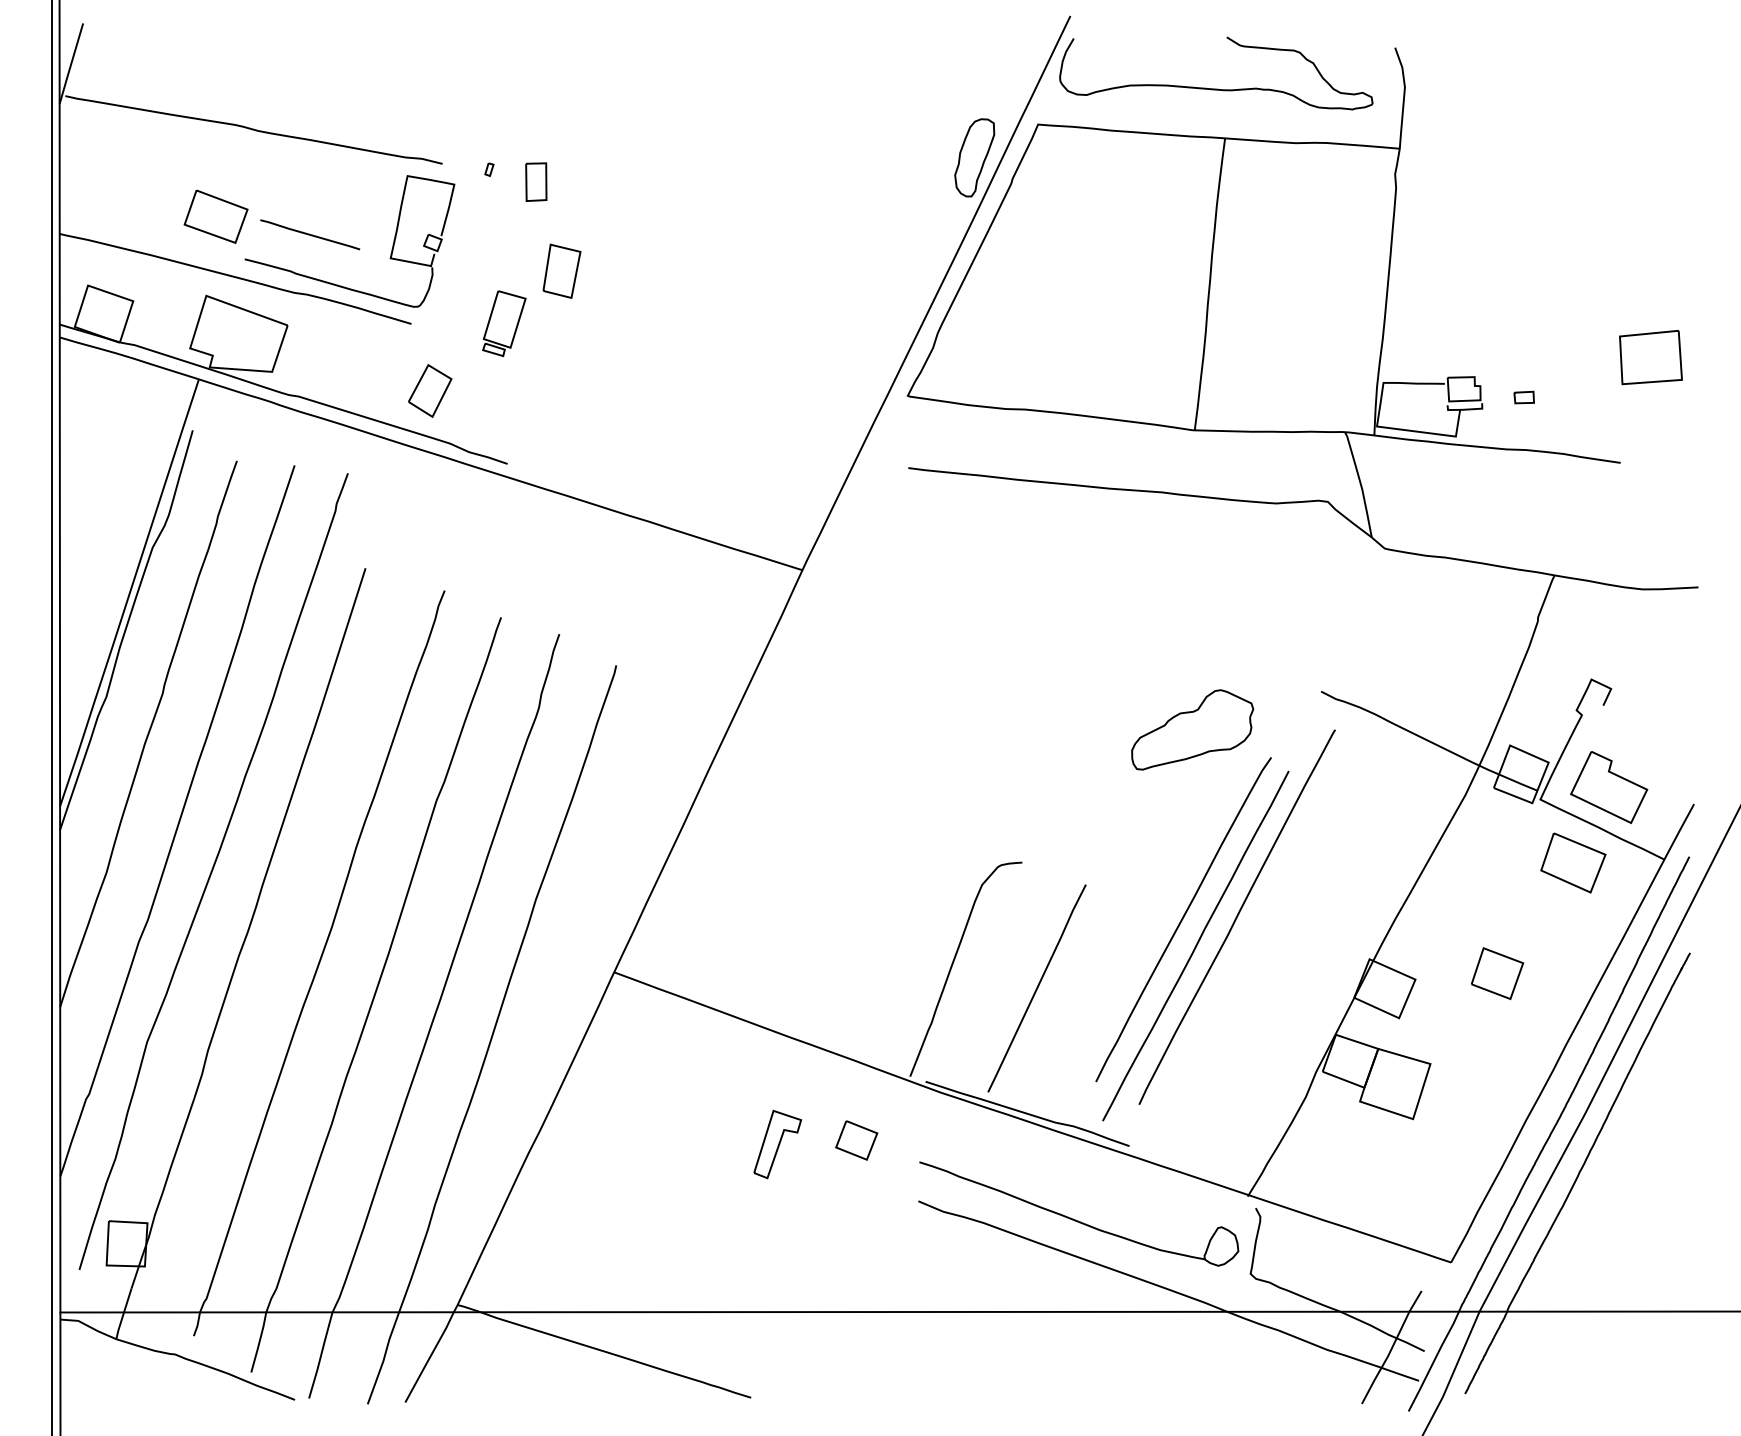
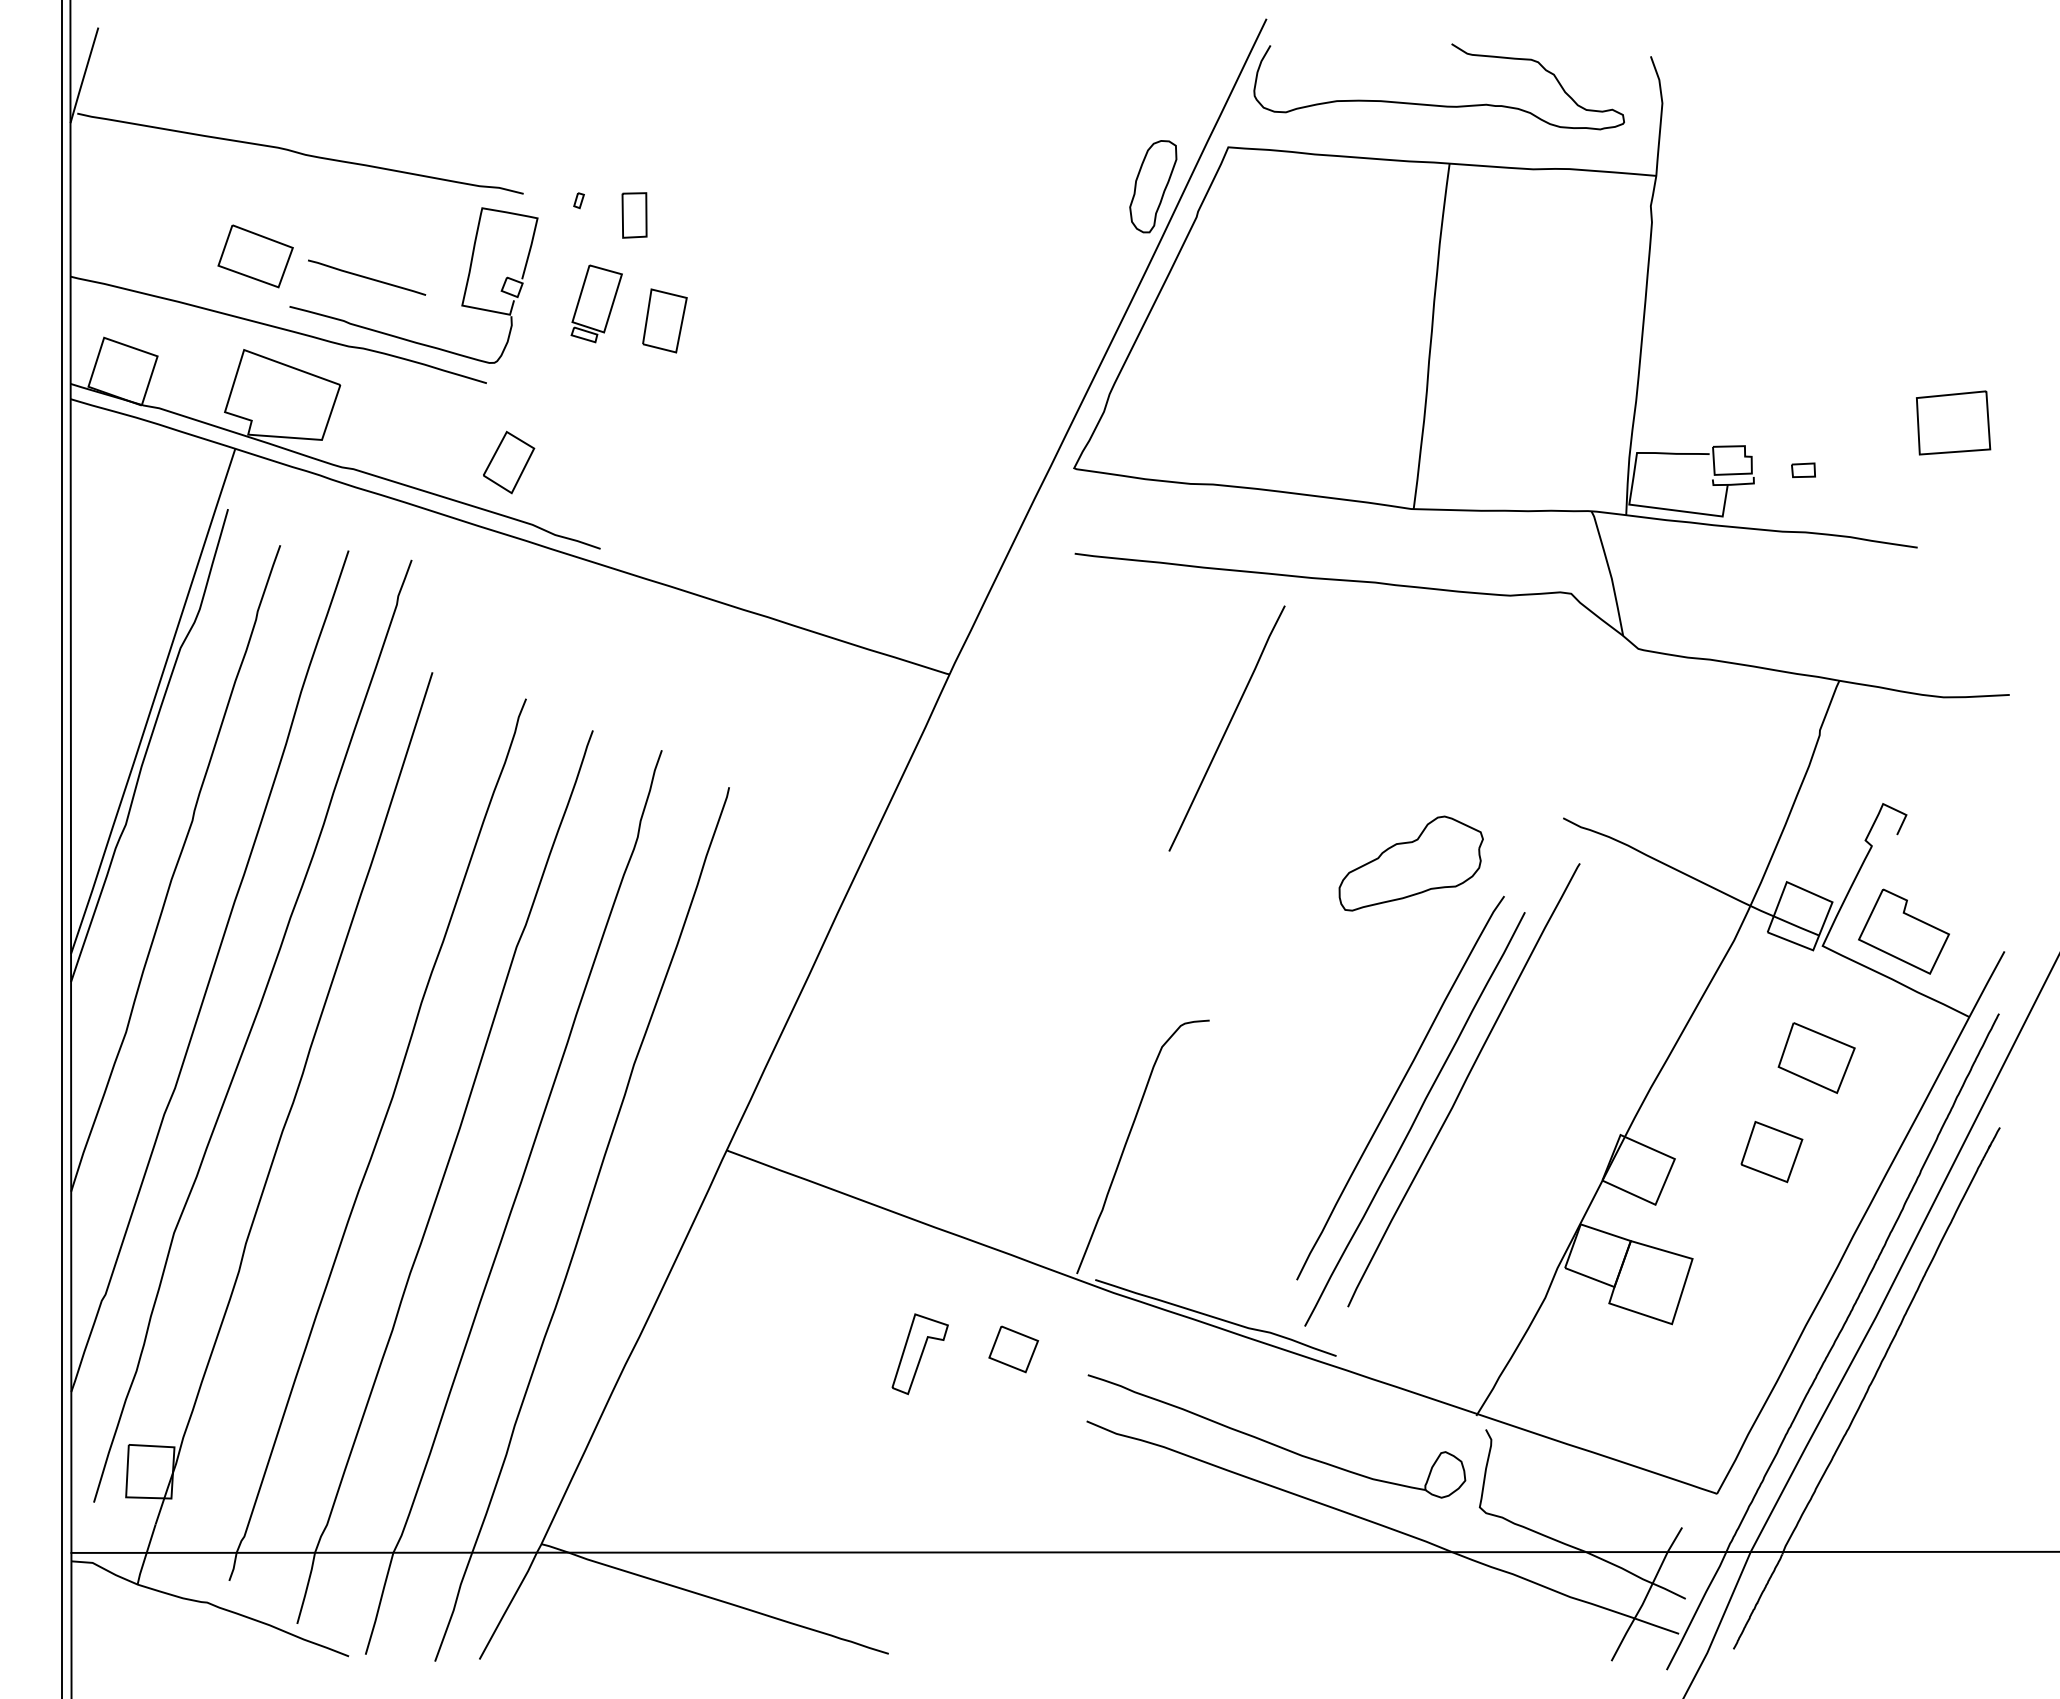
part: (504, 323) -> (596, 303), moved
part: (1573, 863) -> (1816, 1058), moved
curve: (1036, 988) -> (1226, 728), moved

